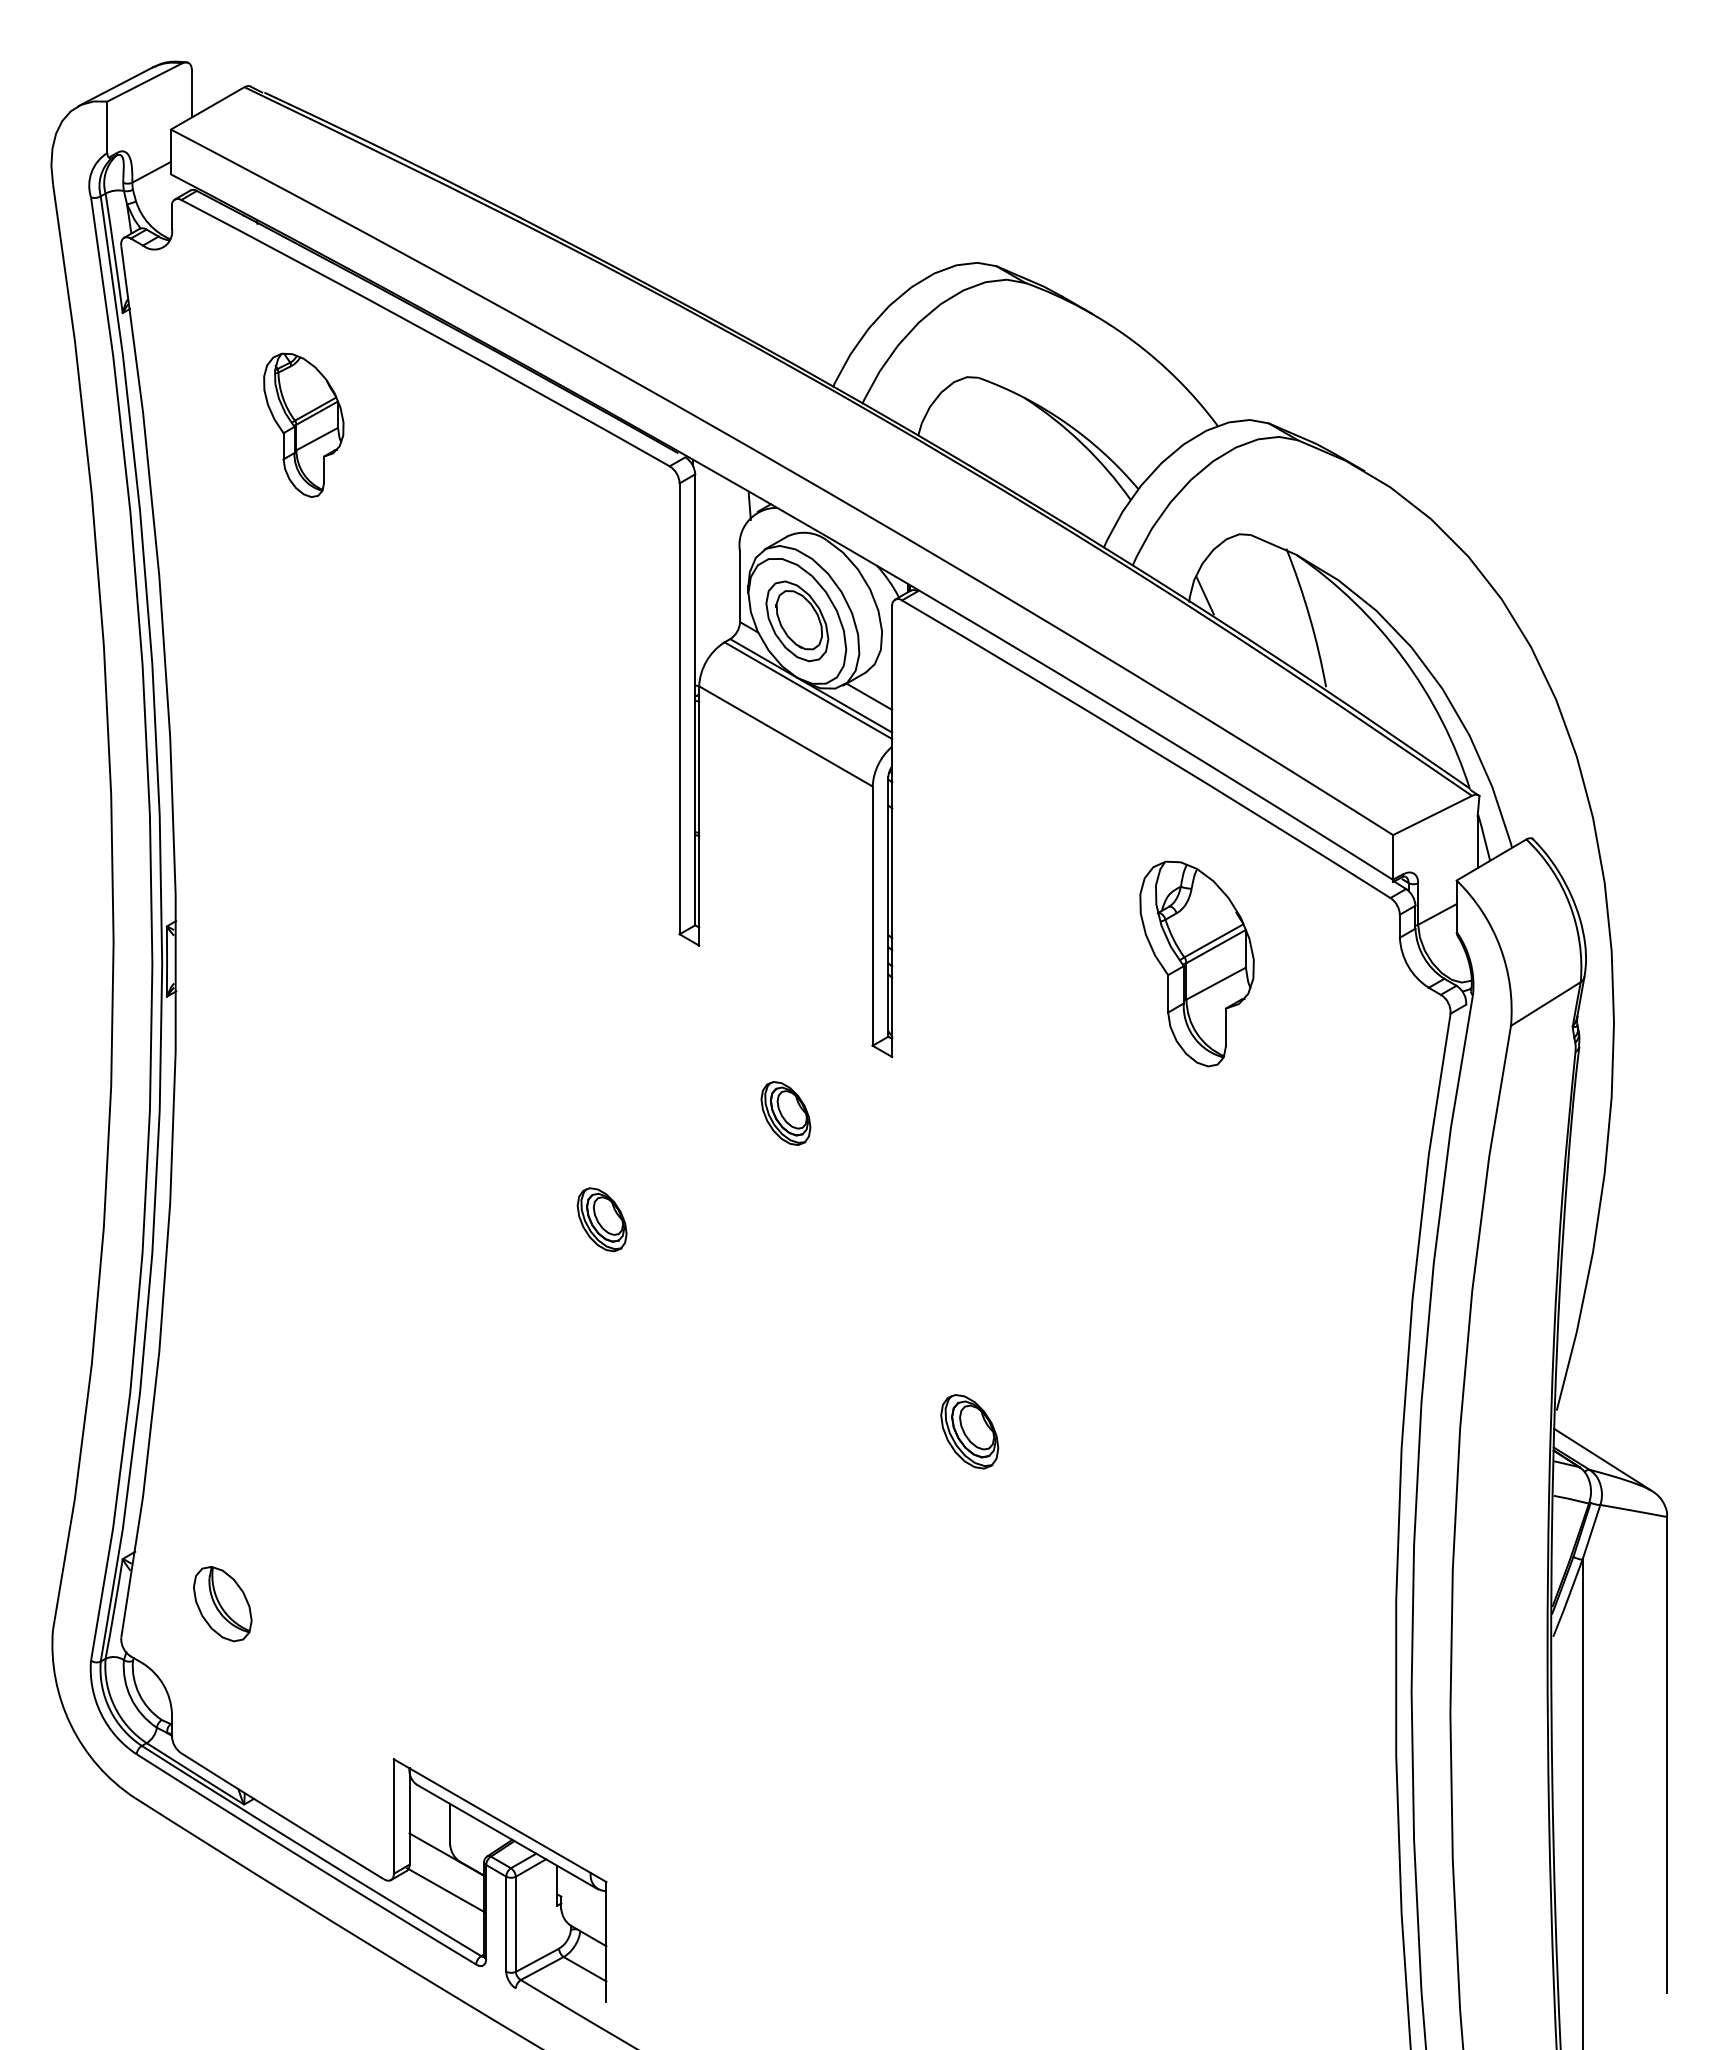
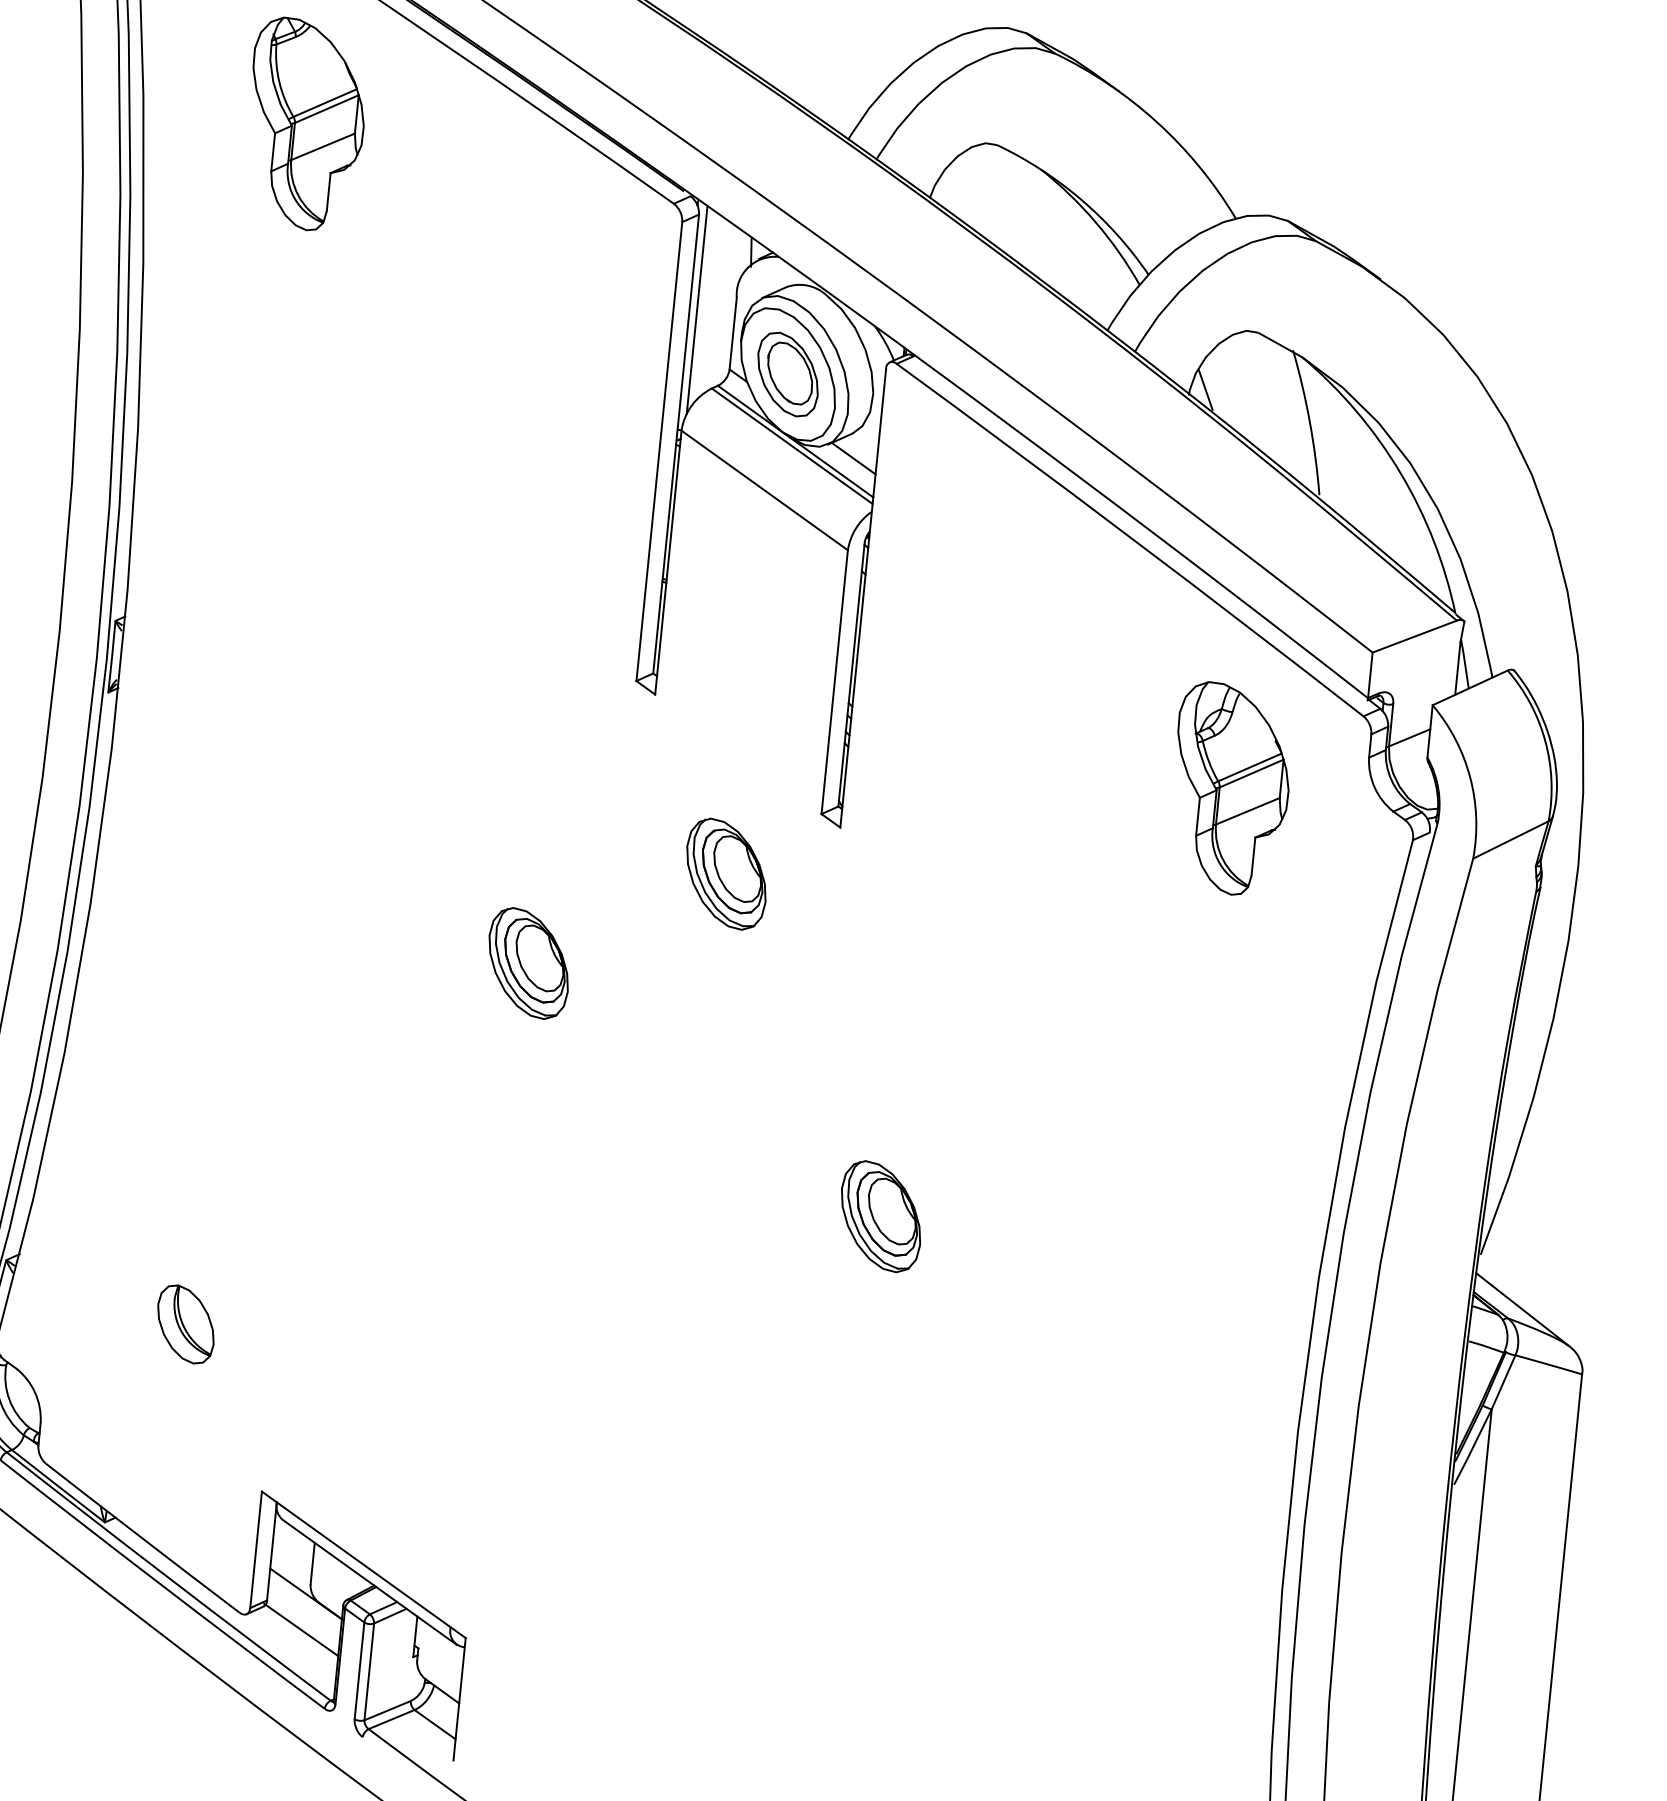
part: (303, 425) -> (305, 125), size x1.43
line: (702, 567) -> (696, 310), added
part: (1196, 963) -> (1229, 788), moved
part: (785, 1113) -> (725, 874), size x1.67
part: (601, 1219) -> (527, 963), size x1.67
part: (969, 1431) -> (880, 1216), size x1.43
part: (222, 1604) -> (185, 1324), moved

